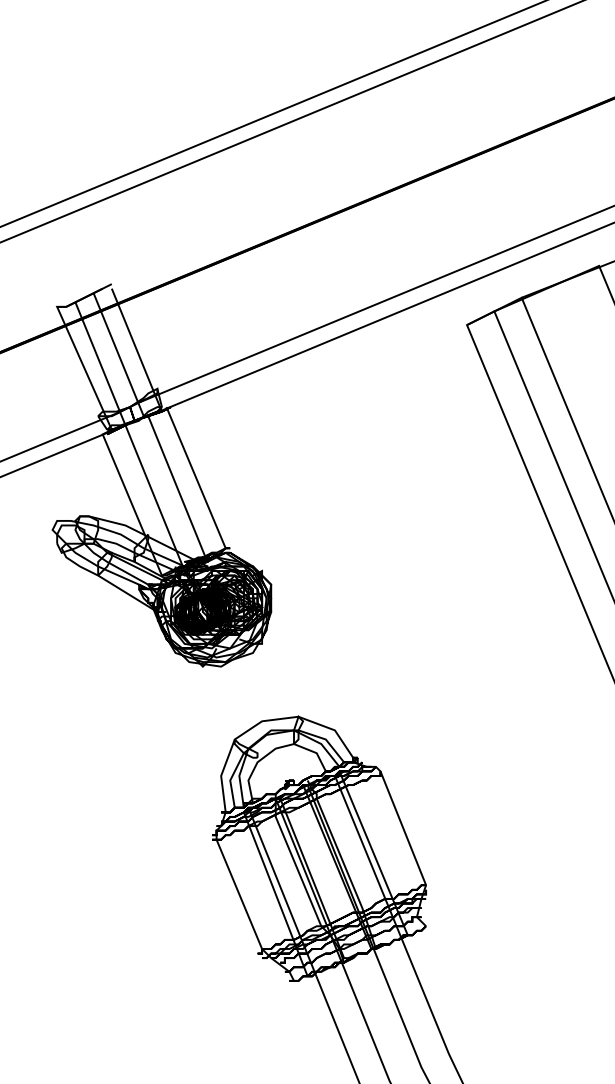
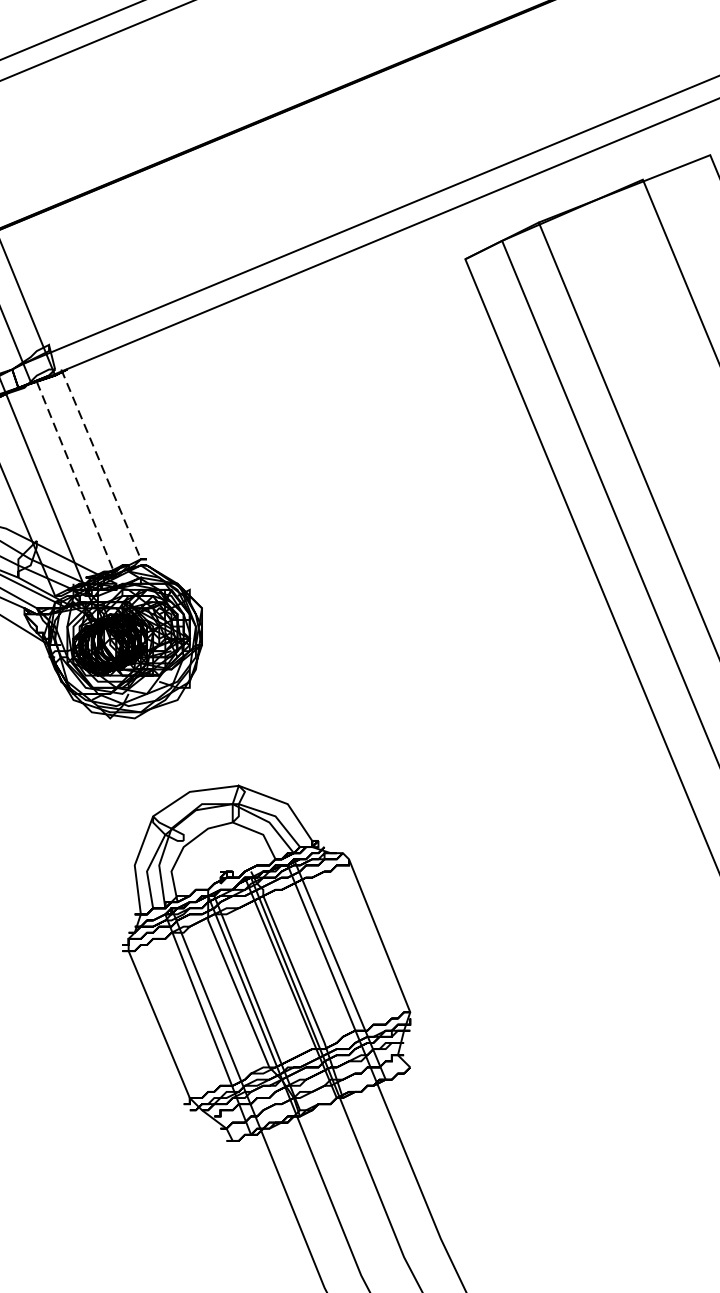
line: (196, 477) -> (101, 464), solid -> dashed
line: (180, 494) -> (80, 487), solid -> dashed

